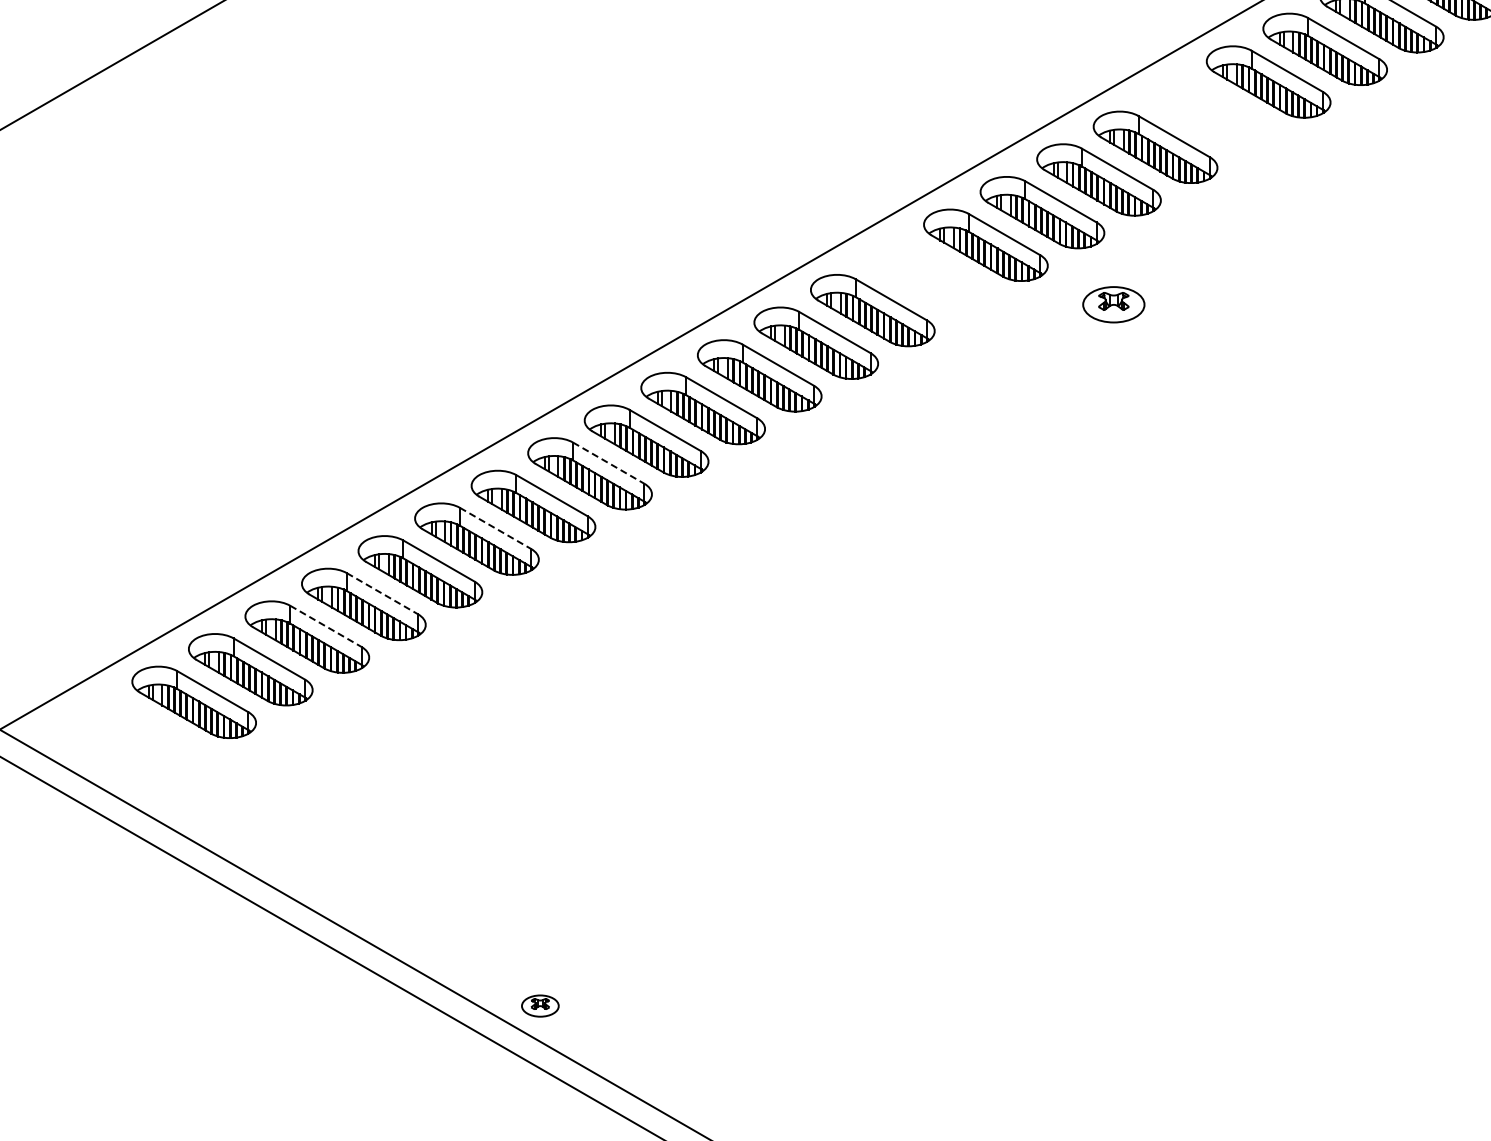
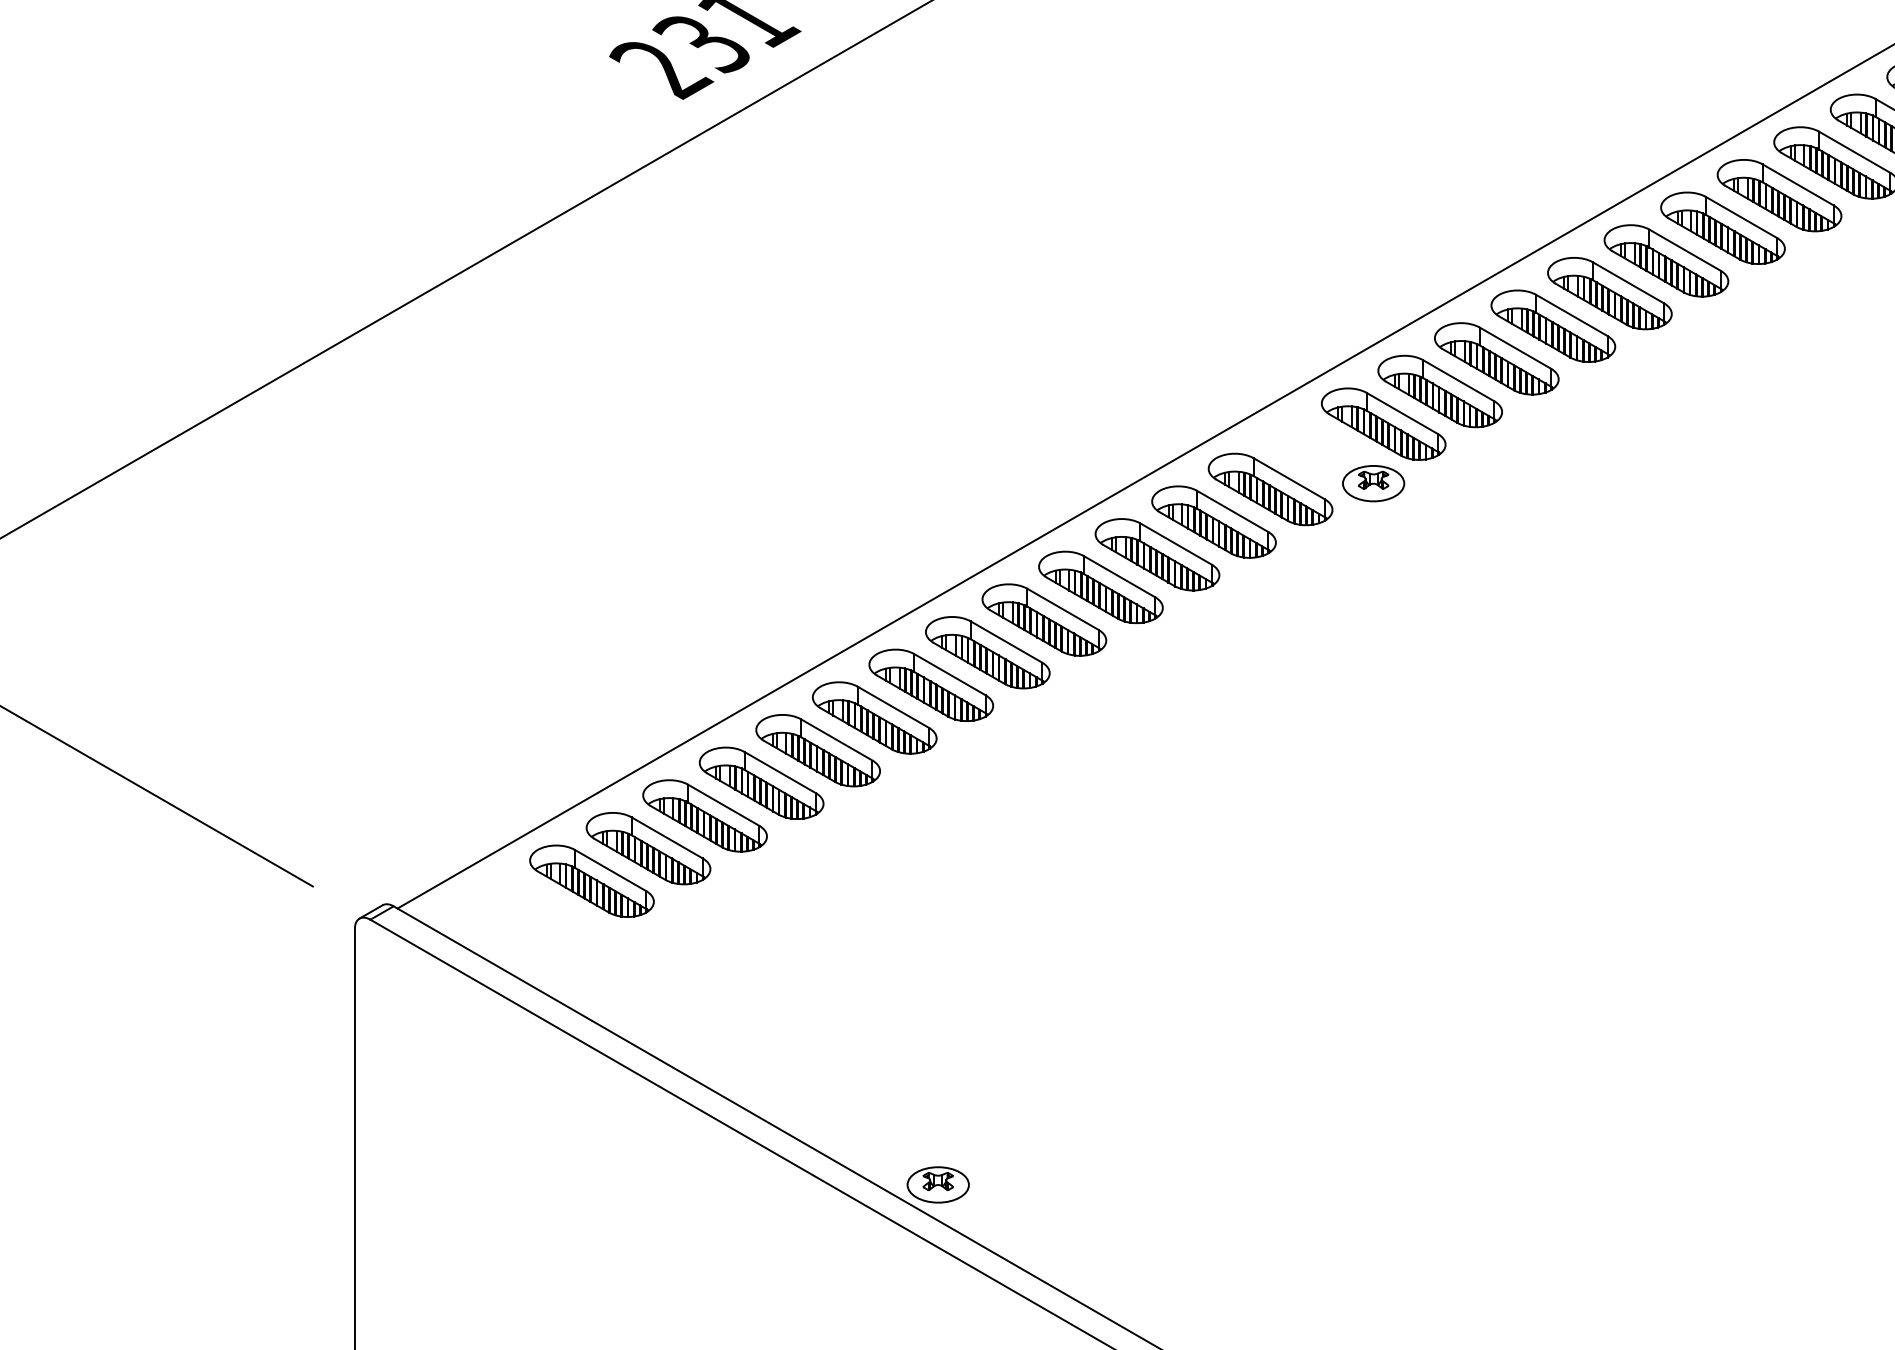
part: (1211, 114) -> (1609, 293), added
part: (1113, 304) -> (1373, 483), moved
line: (608, 463) -> (1006, 642), dashed -> solid
line: (495, 528) -> (893, 707), dashed -> solid
line: (382, 593) -> (780, 772), dashed -> solid
line: (326, 626) -> (724, 805), dashed -> solid
part: (539, 1005) -> (937, 1184), size x1.67

